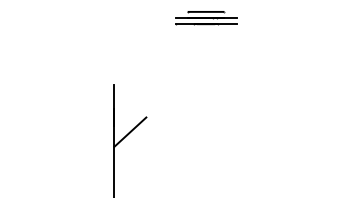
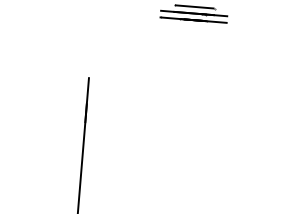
line: (130, 131) -> (102, 129), removed

